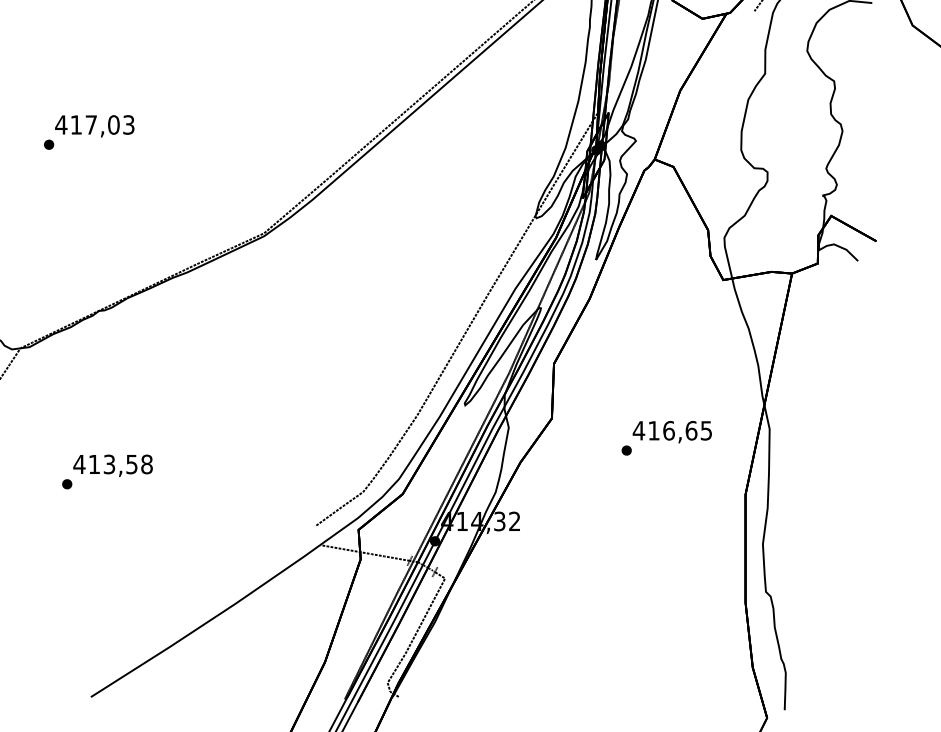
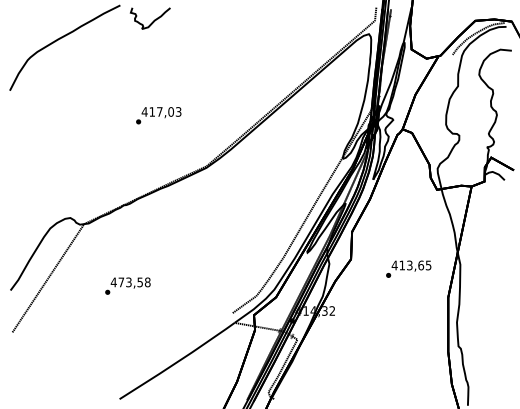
text: (88, 132) -> (158, 115), moved
text: (668, 430) -> (409, 265), 416,65 -> 413,65
text: (94, 464) -> (121, 282), 413,58 -> 473,58

